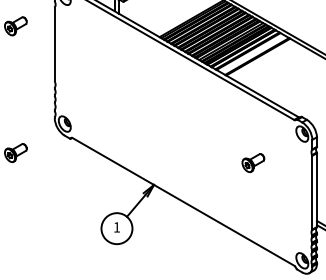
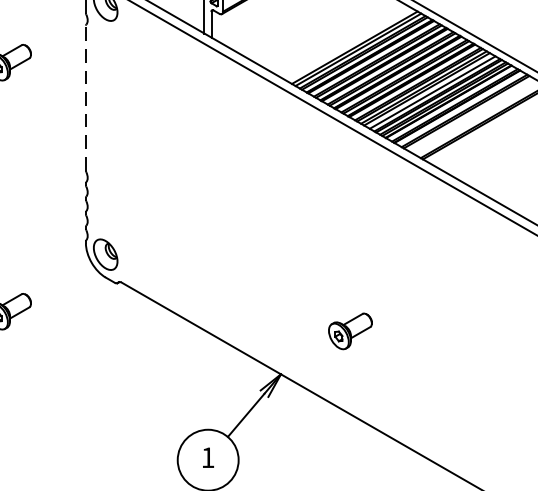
line: (54, 44) -> (85, 98), solid -> dashed
part: (253, 163) -> (350, 332), moved

